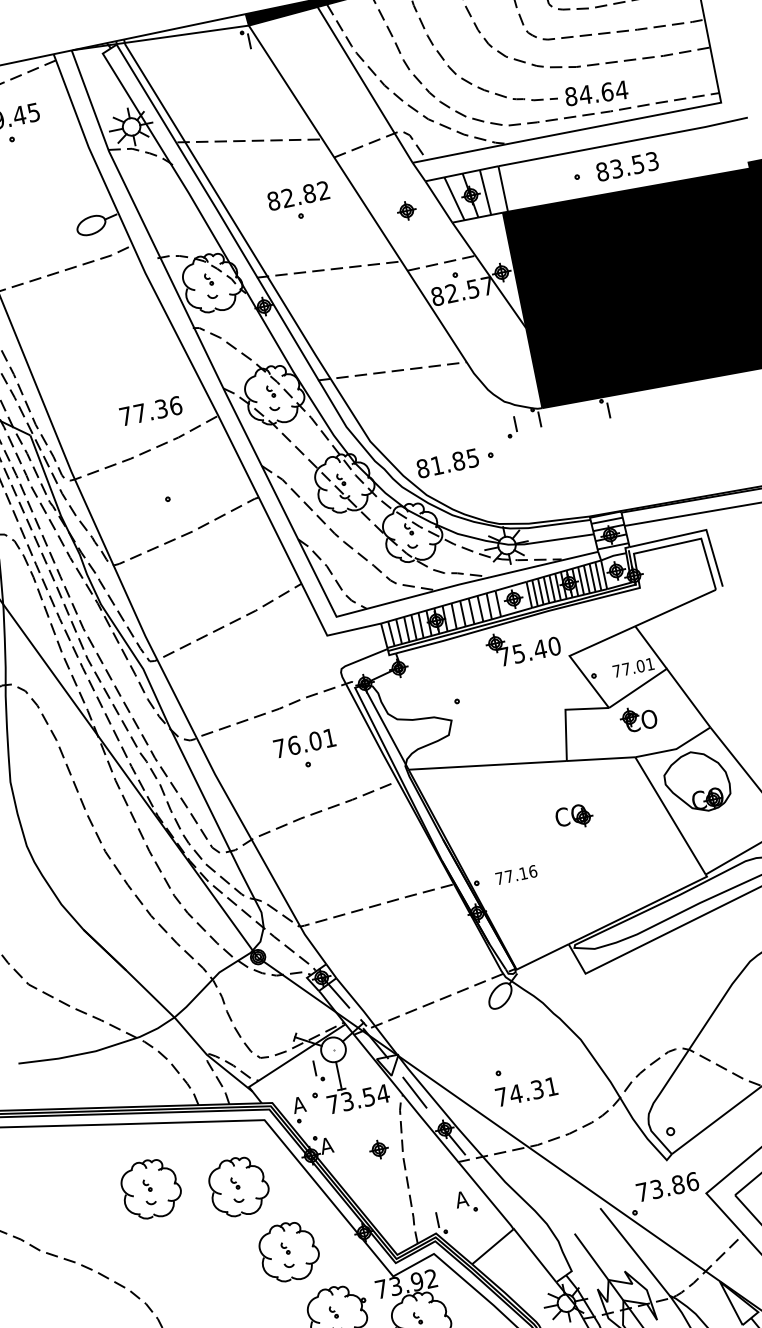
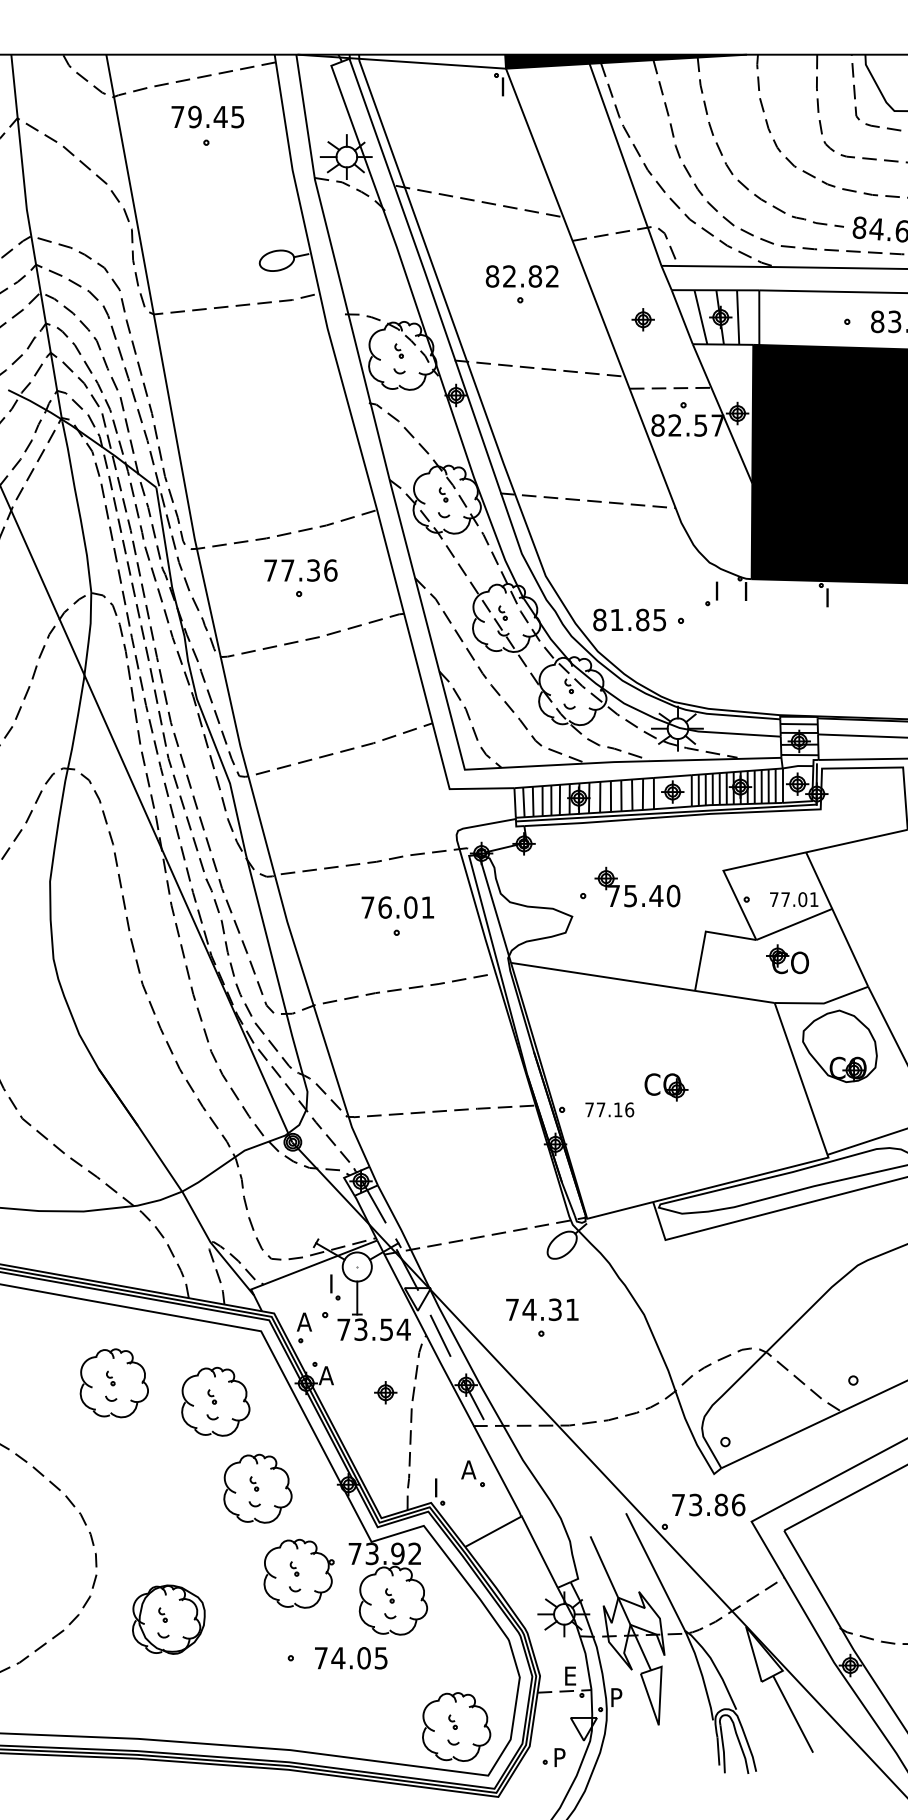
text: (150, 411) -> (300, 570), moved
part: (522, 644) -> (637, 886), moved
part: (574, 817) -> (666, 1087), moved
text: (526, 1091) -> (542, 1309), moved

